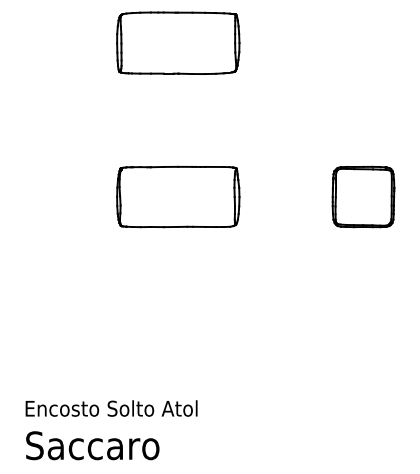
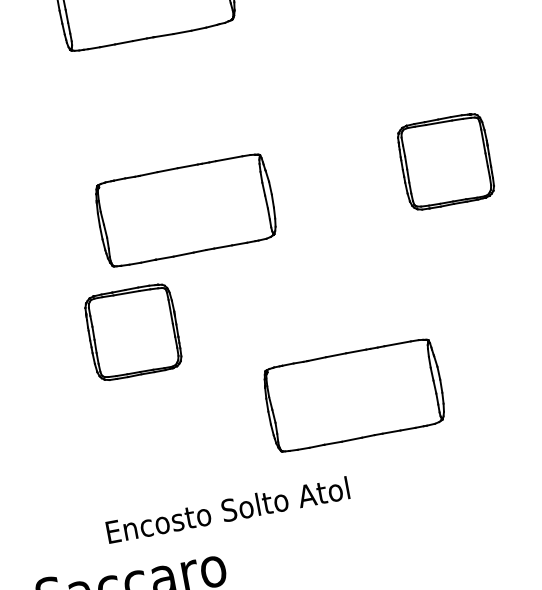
part: (126, 273) -> (133, 331), added
part: (270, 345) -> (354, 394), added
text: (111, 408) -> (227, 510), moved

